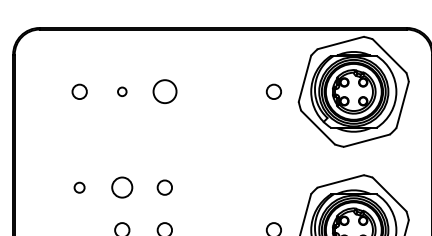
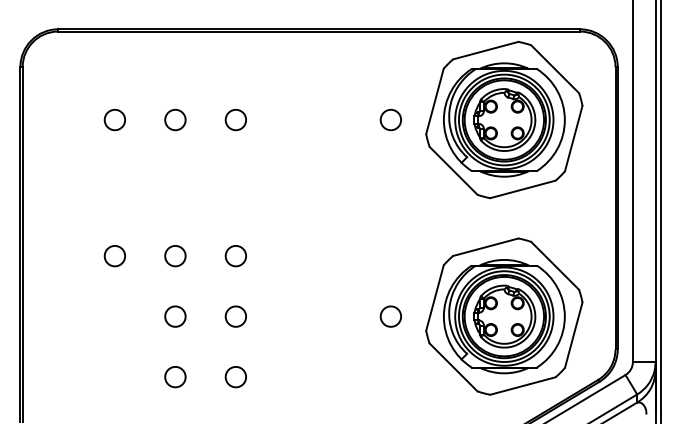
circle: (122, 91) -> (175, 119), size x1.67
circle: (164, 92) -> (235, 120), size x0.62
circle: (79, 187) -> (114, 256), size x1.43
circle: (122, 187) -> (175, 256), size x0.71

